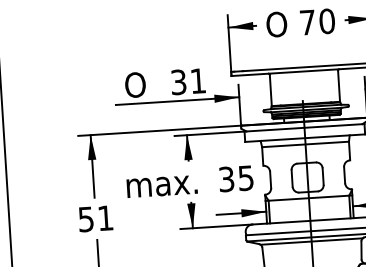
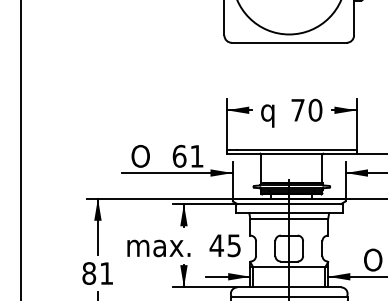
text: (277, 27) -> (270, 112), O -> q
text: (178, 81) -> (179, 155), 31 -> 61
text: (226, 179) -> (216, 245), 35 -> 45
text: (86, 219) -> (89, 273), 51 -> 81

